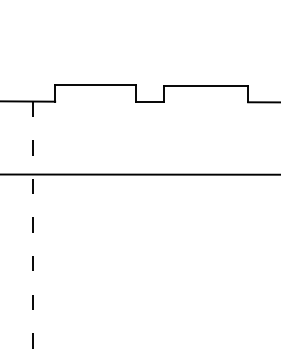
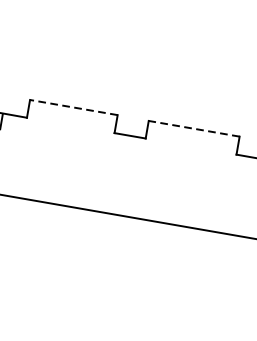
line: (94, 85) -> (72, 107), solid -> dashed
line: (206, 85) -> (194, 128), solid -> dashed

